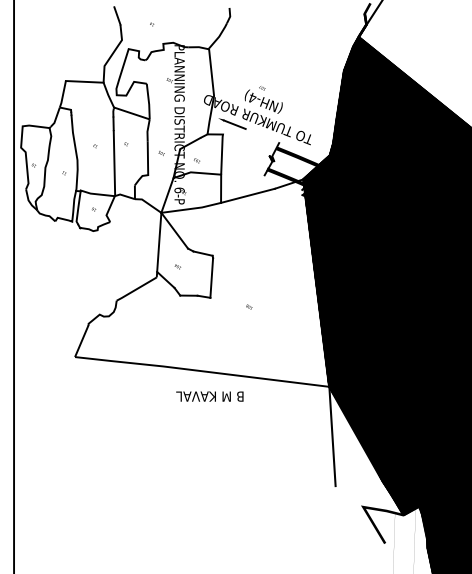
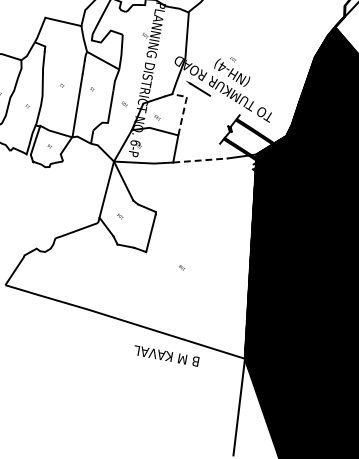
line: (222, 144) -> (184, 106), solid -> dashed
line: (248, 195) -> (200, 160), solid -> dashed
text: (209, 396) -> (166, 355), moved

